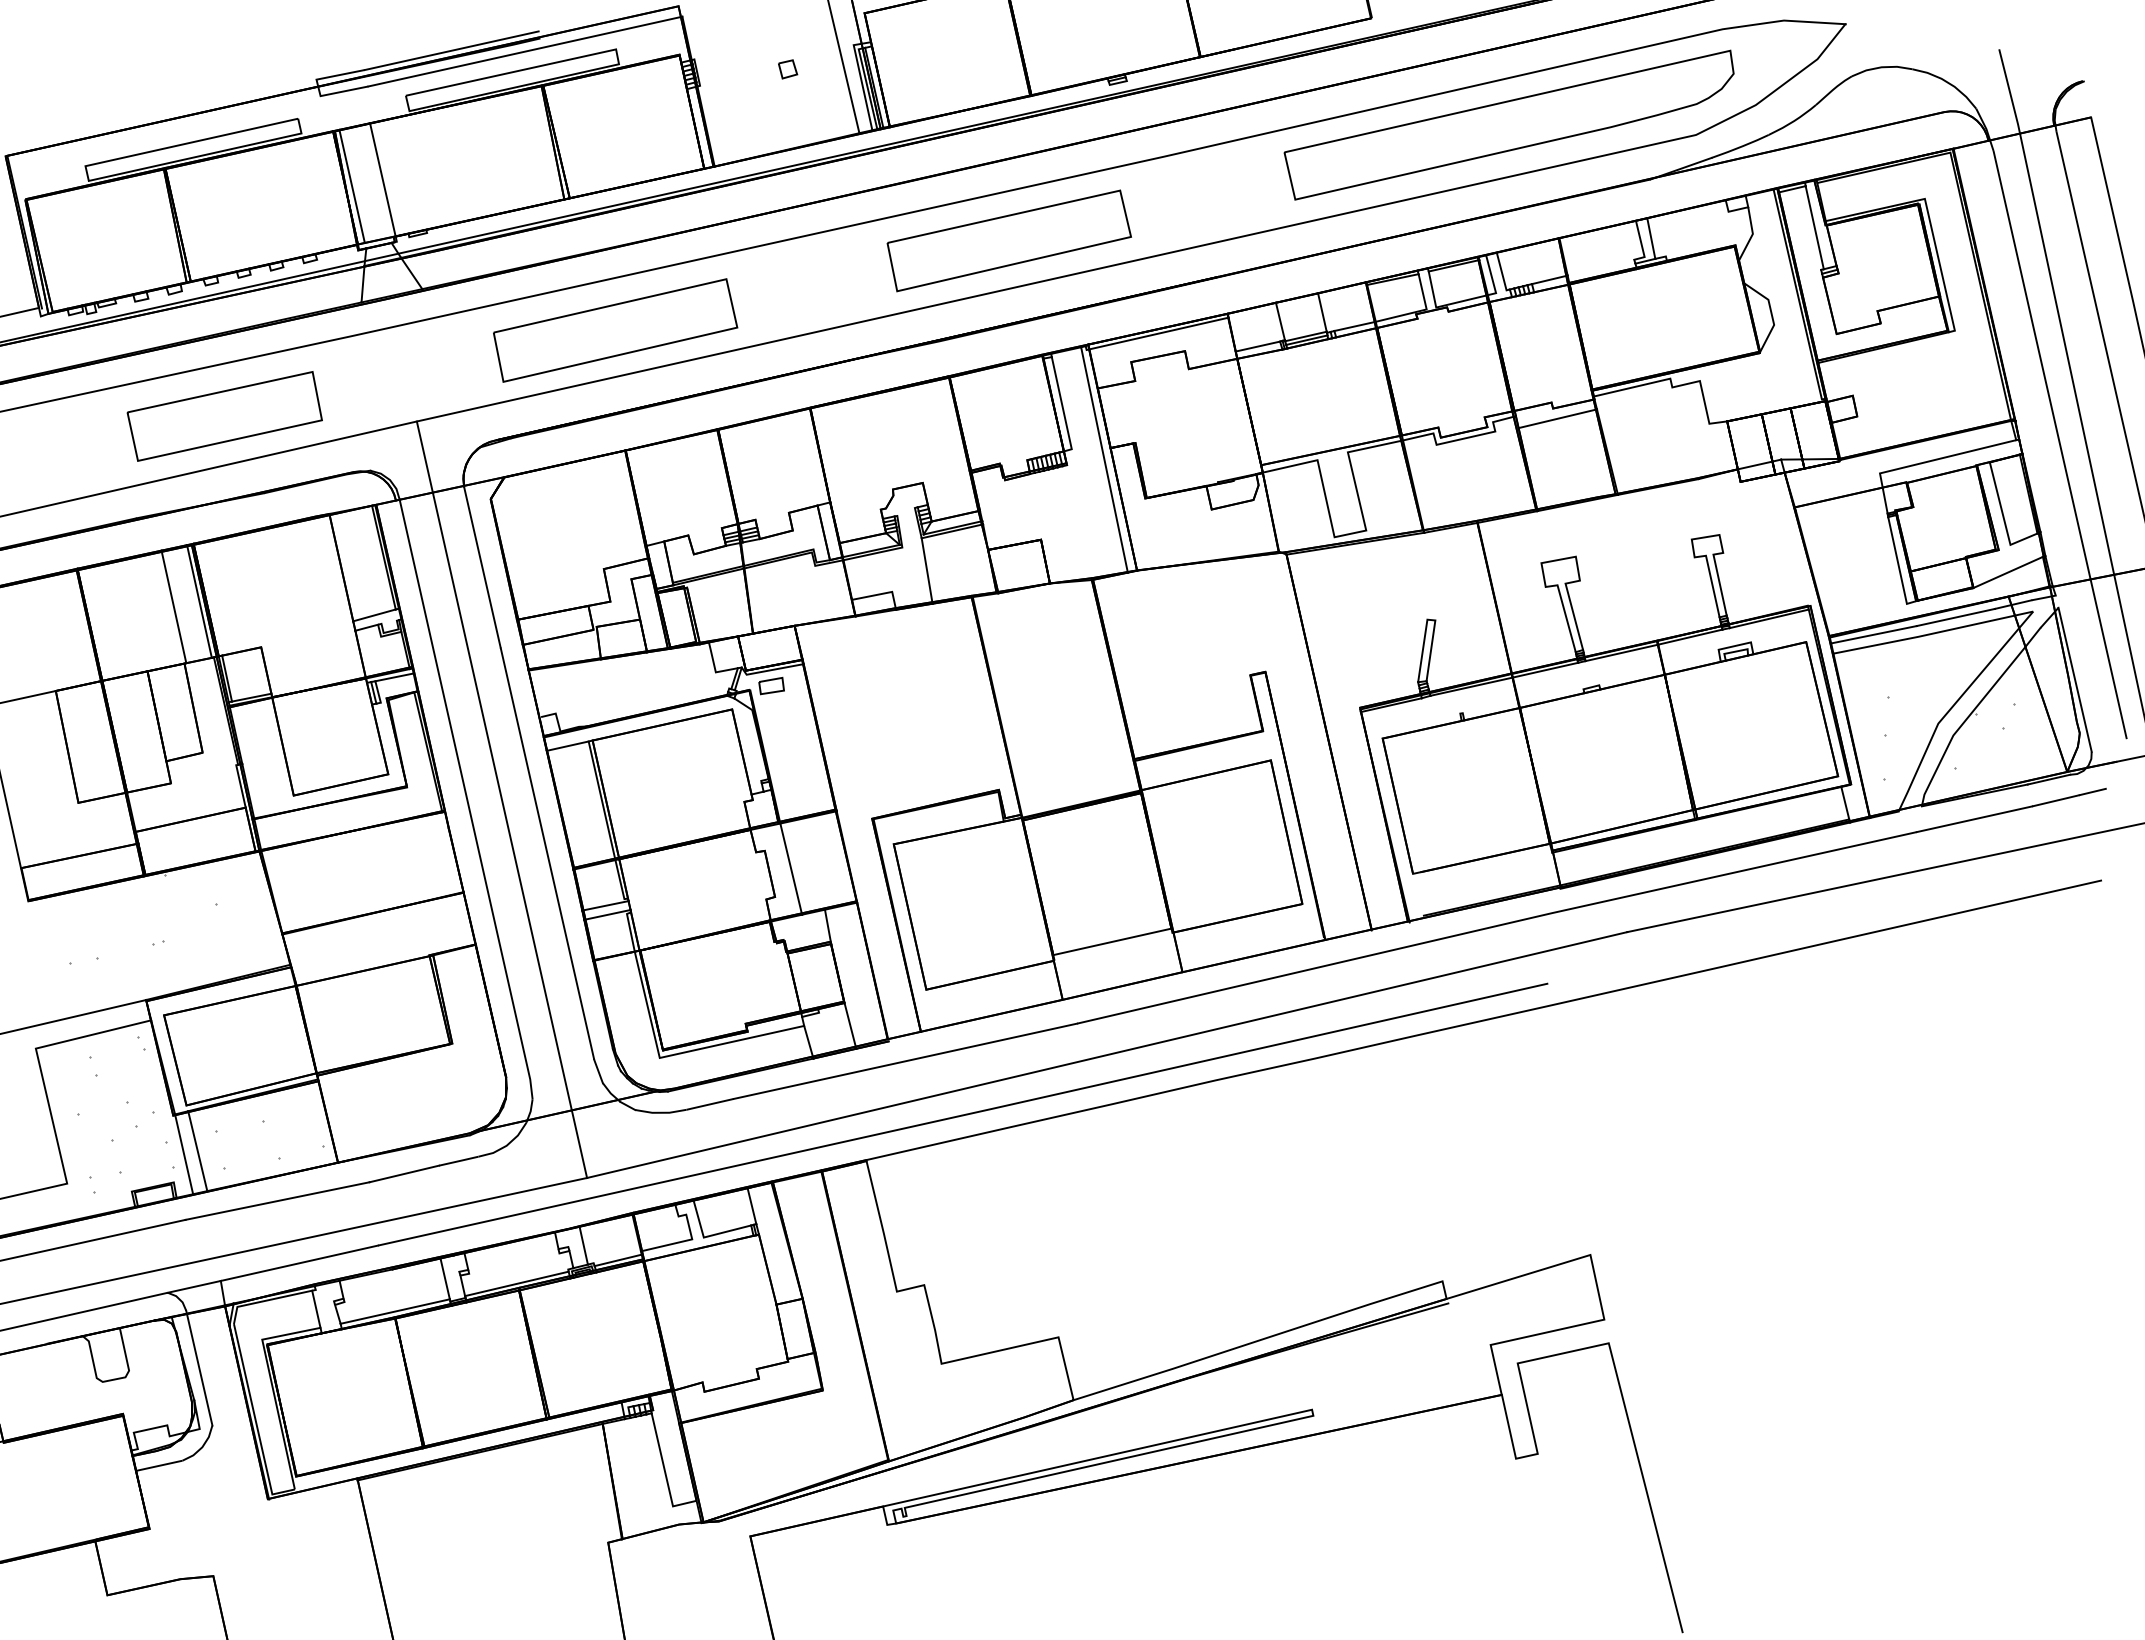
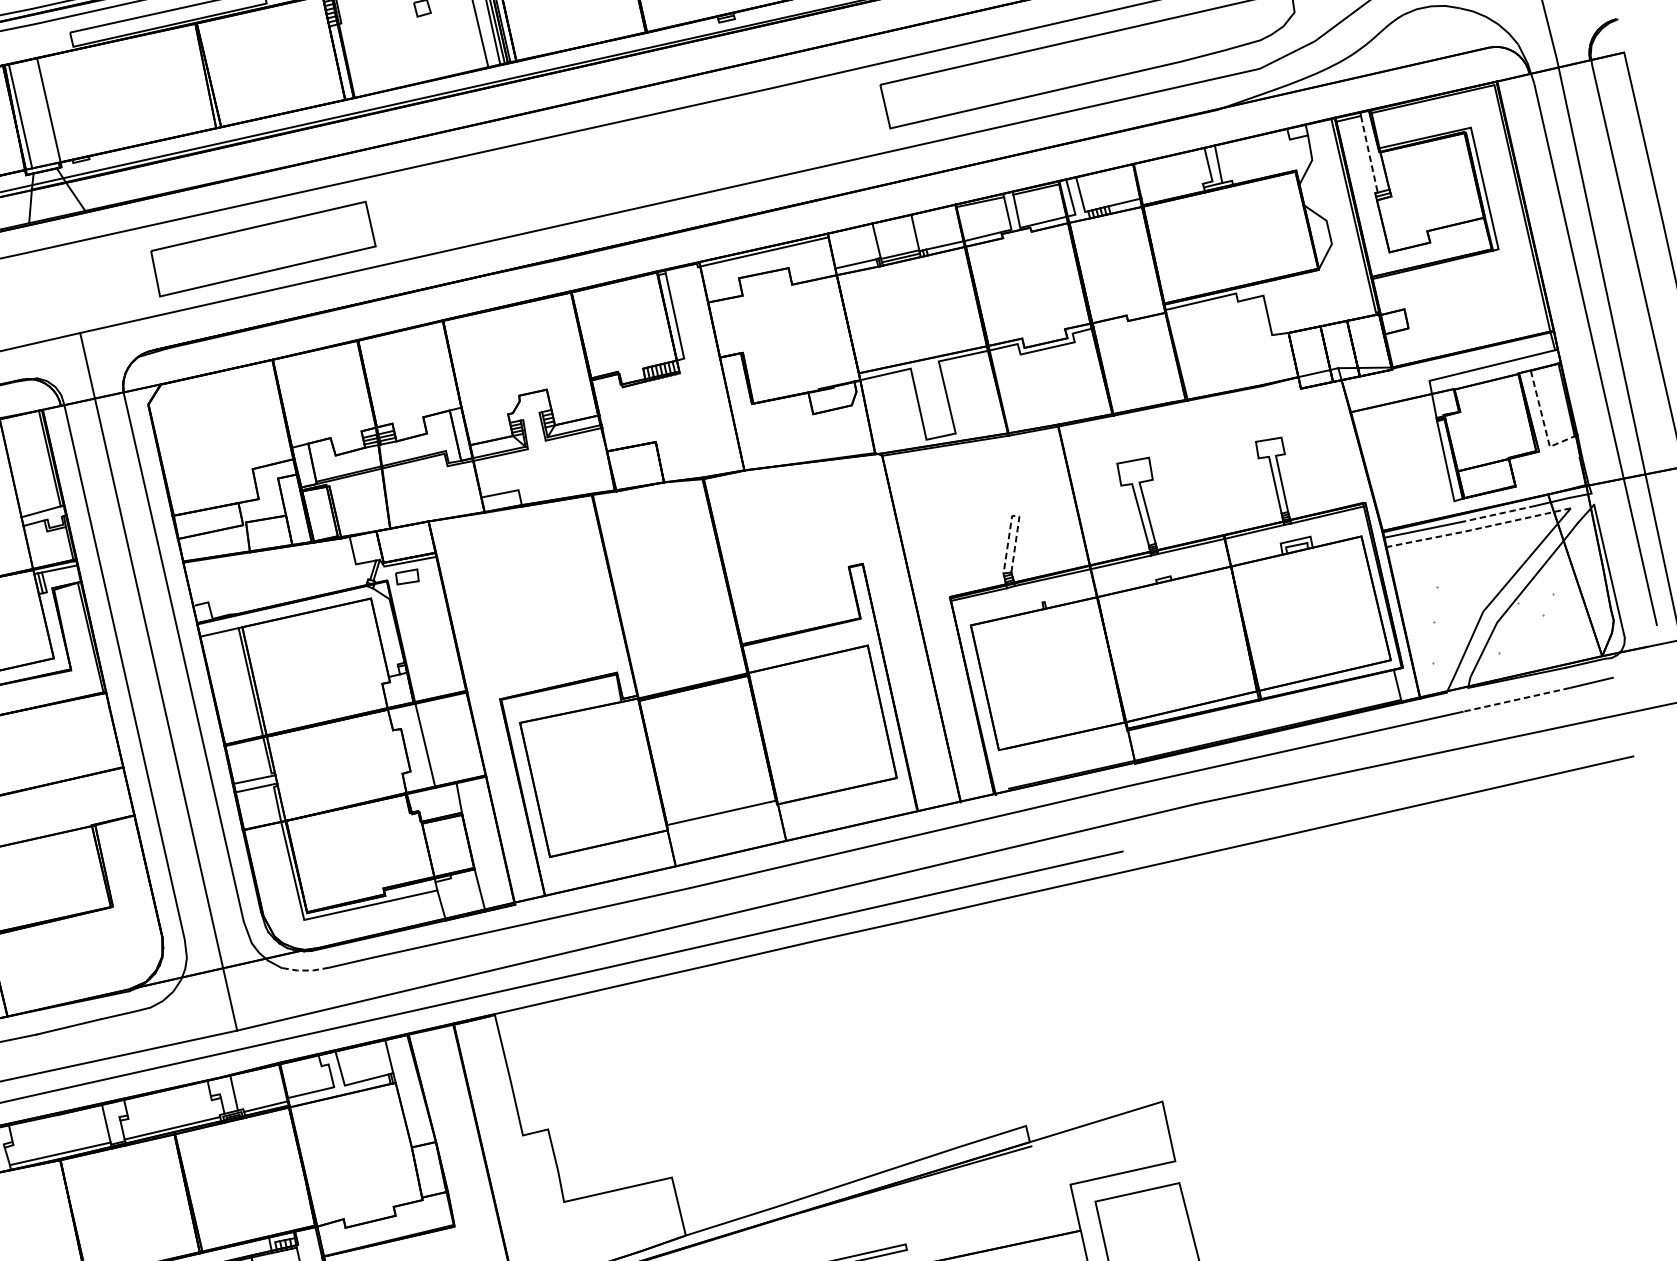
line: (1814, 227) -> (1369, 154), solid -> dashed
part: (1008, 240) -> (625, 166), removed
line: (1557, 418) -> (1132, 330), removed
line: (1104, 459) -> (714, 368), removed
line: (2003, 518) -> (1543, 422), solid -> dashed
line: (926, 570) -> (550, 470), removed
line: (2007, 572) -> (1547, 472), removed
line: (1955, 617) -> (1499, 513), solid -> dashed
line: (1430, 619) -> (1014, 515), solid -> dashed
line: (1933, 633) -> (1478, 528), solid -> dashed
line: (2092, 791) -> (1625, 674), removed
line: (1974, 819) -> (1516, 700), solid -> dashed
line: (660, 1112) -> (304, 970), solid -> dashed

